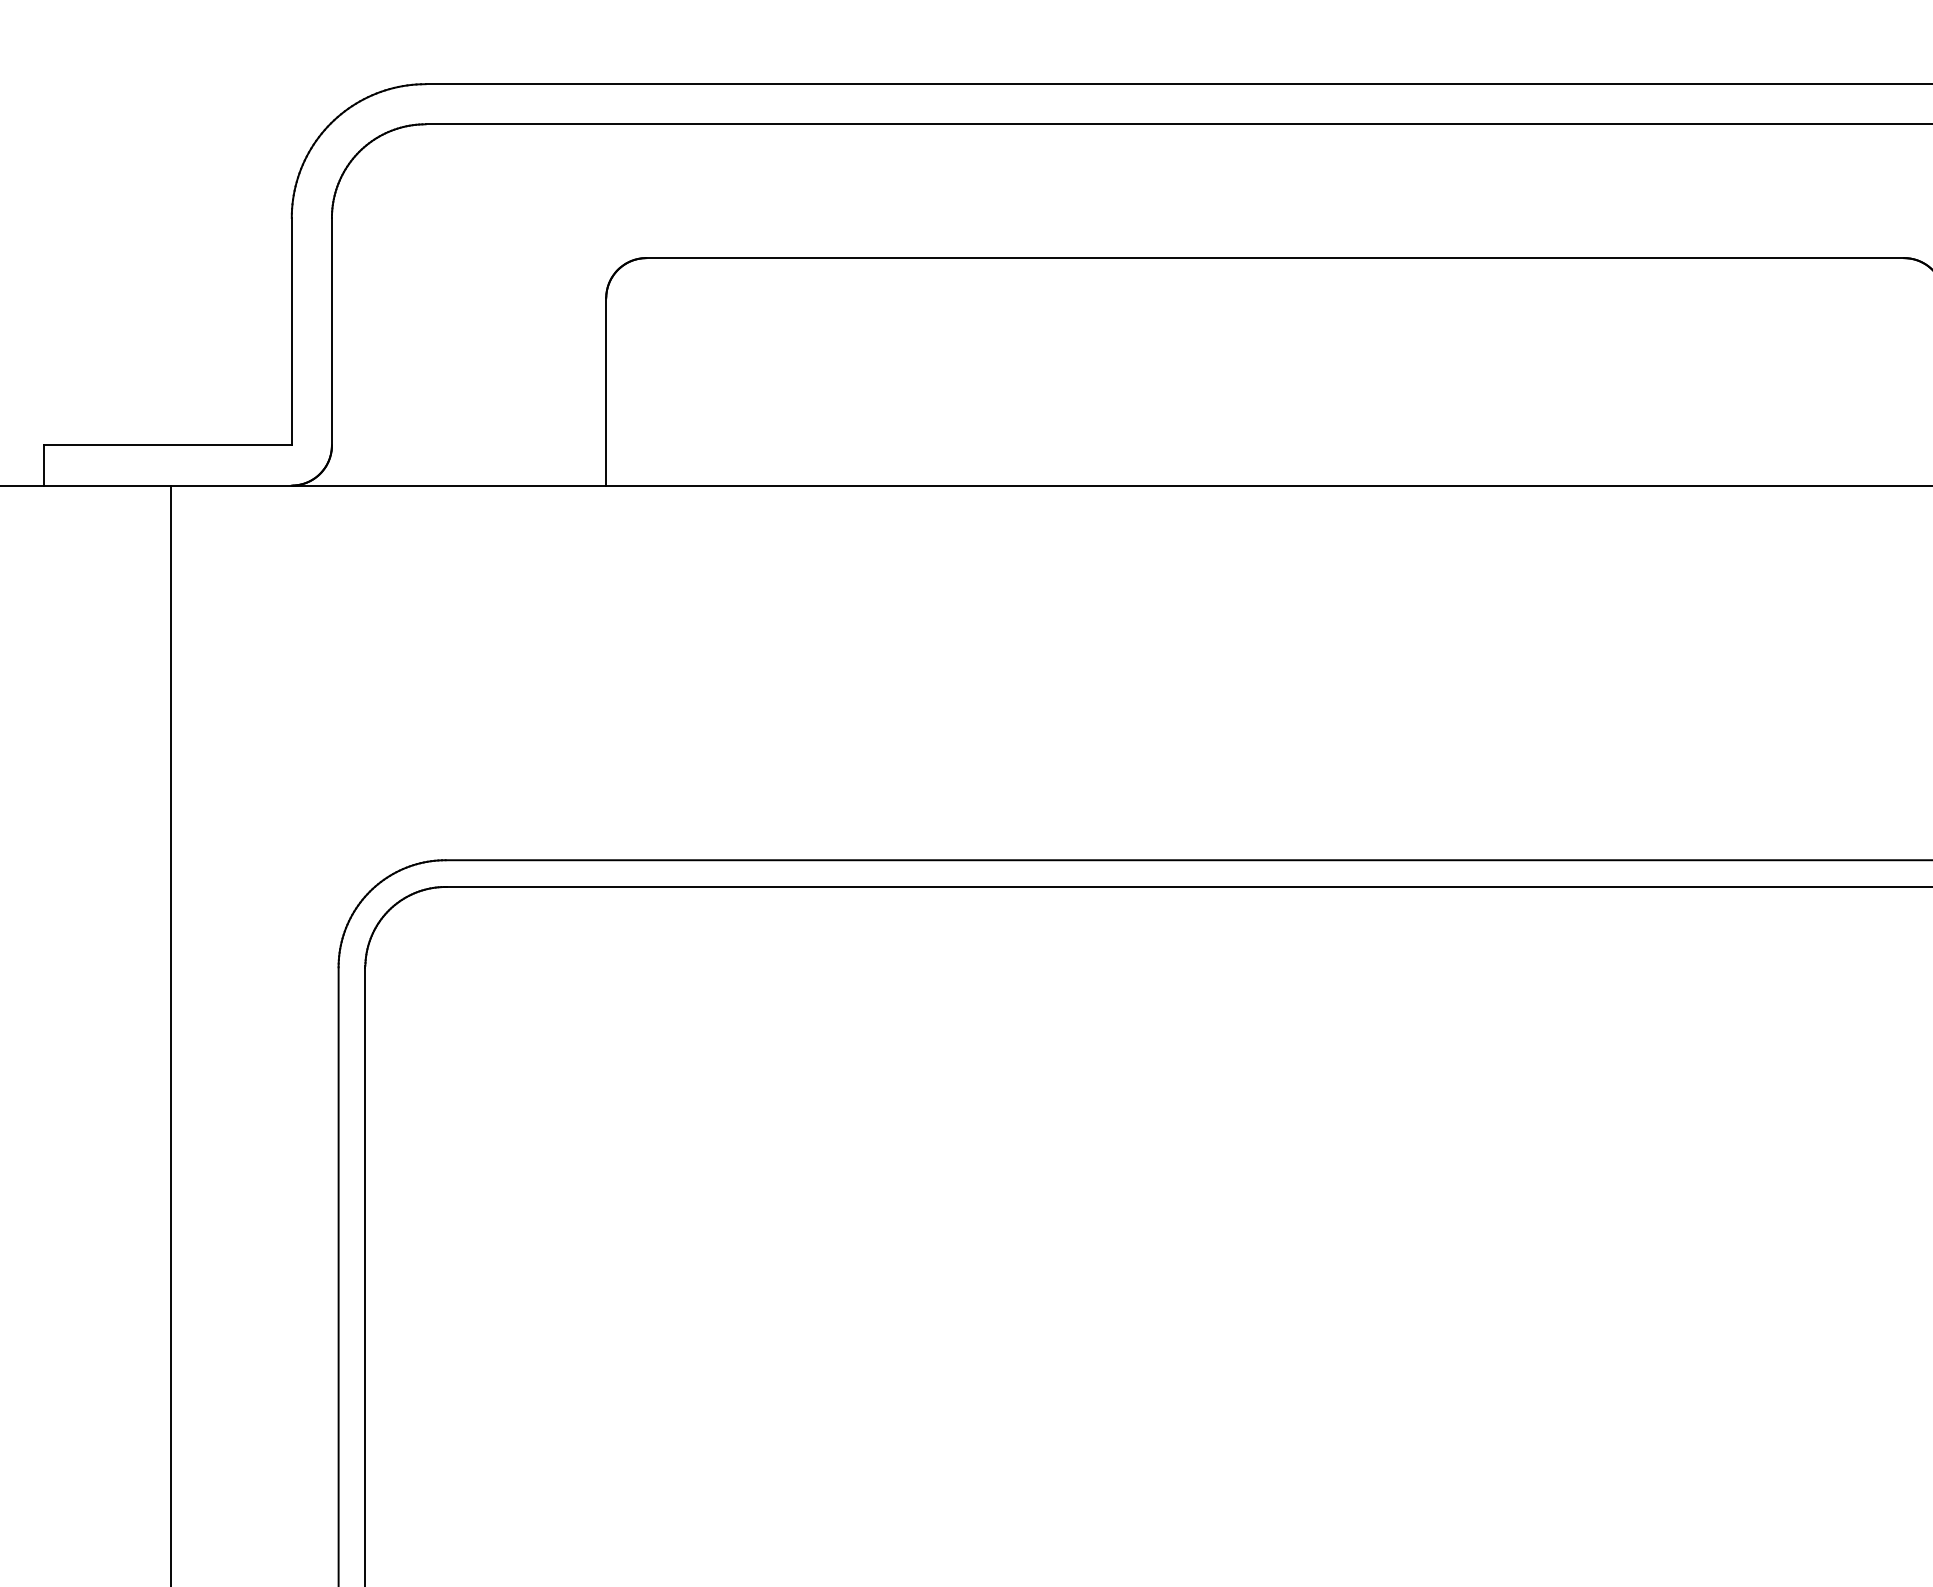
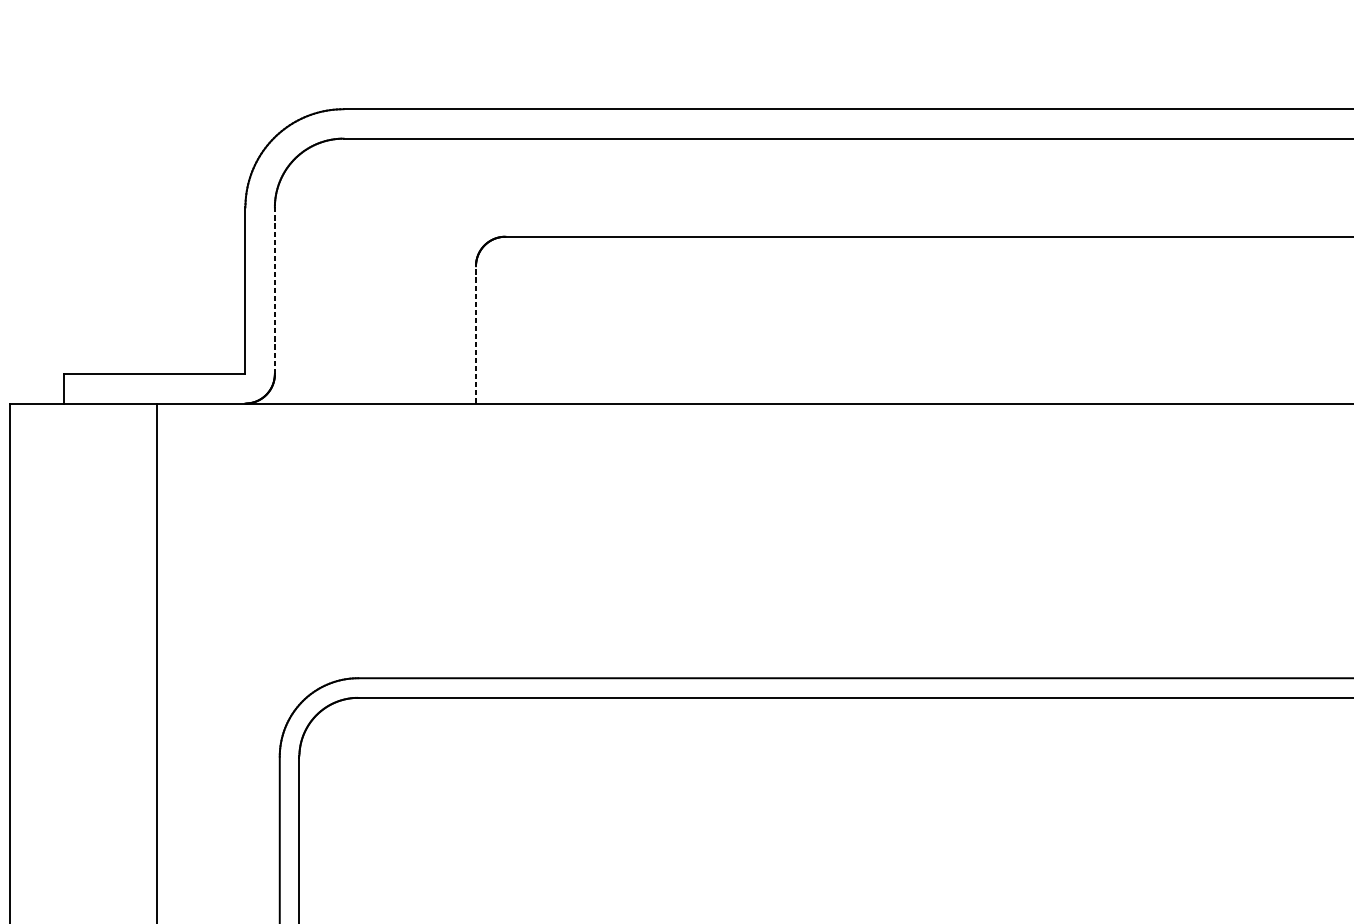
line: (331, 331) -> (274, 290), solid -> dashed
line: (606, 391) -> (476, 334), solid -> dashed

